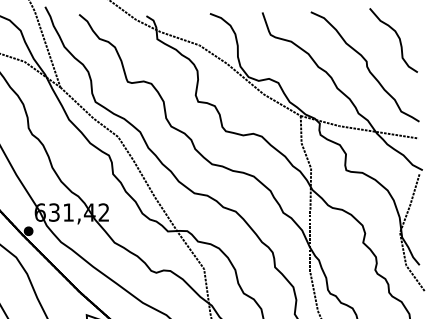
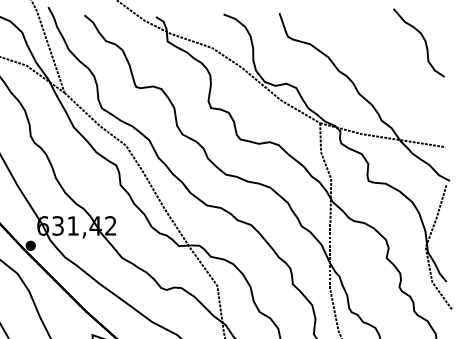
part: (364, 66) -> (387, 70), removed

